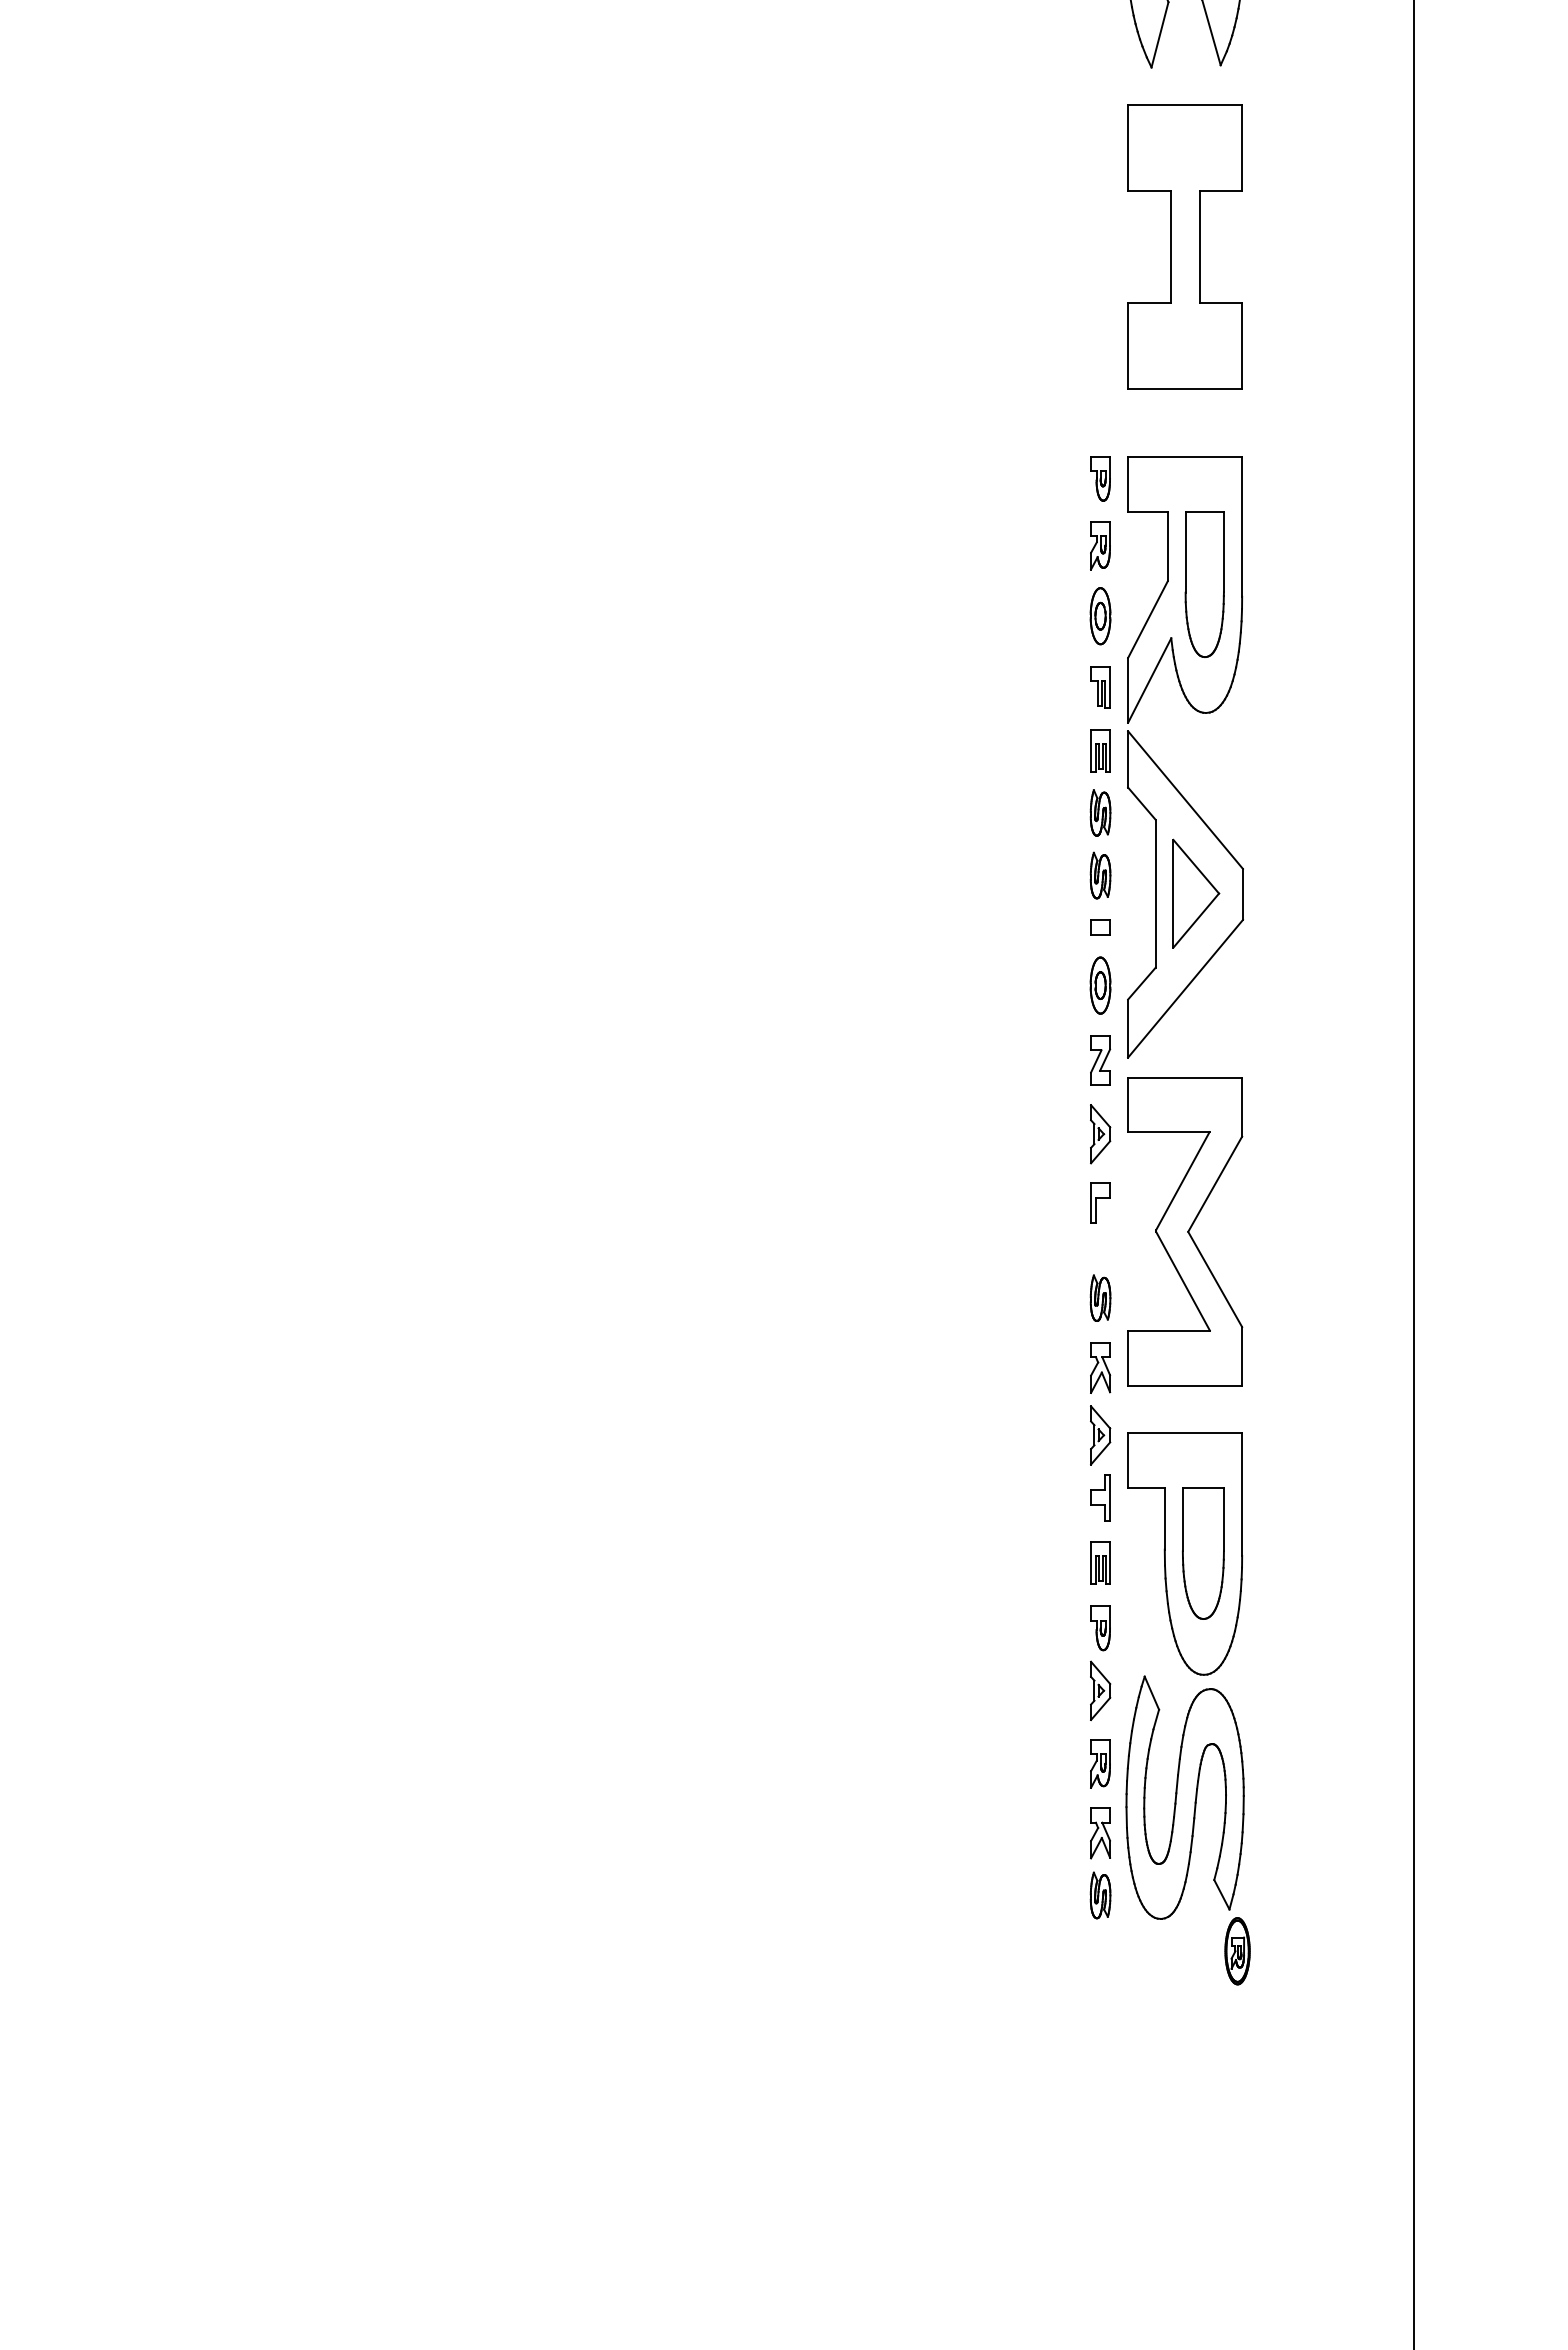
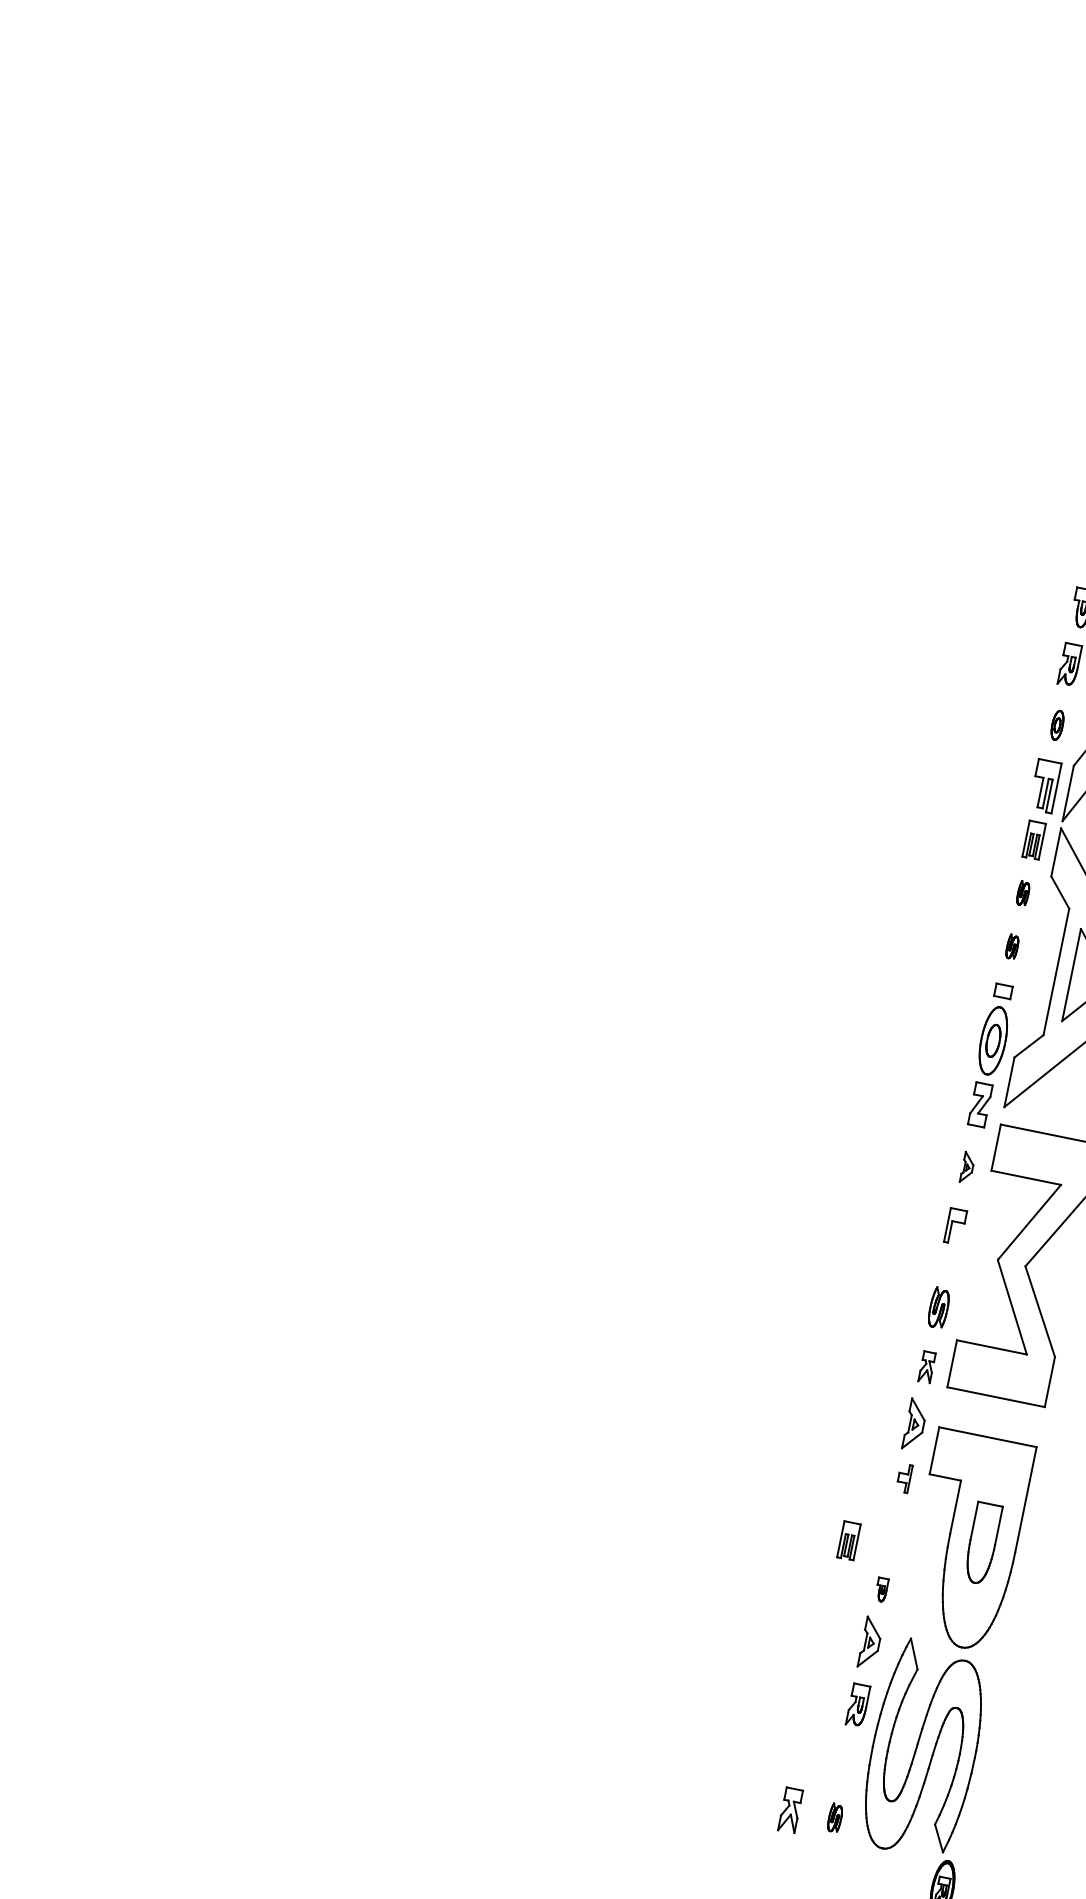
part: (1100, 616) -> (1057, 725), size x0.6
part: (1100, 687) -> (1045, 786), size x1.4
part: (1100, 812) -> (1023, 892), size x0.6
part: (1100, 875) -> (1012, 946), size x0.6
part: (1100, 985) -> (993, 1040), size x1.4
part: (1100, 1134) -> (967, 1167), size x0.6
part: (1100, 1367) -> (926, 1366), size x0.7
part: (1100, 1497) -> (904, 1478), size x0.7
part: (1203, 1553) -> (982, 1543), size x0.7
part: (1100, 1562) -> (848, 1540), moved
part: (1100, 1628) -> (881, 1589), size x0.6
part: (1100, 1833) -> (790, 1810), moved
part: (1100, 1895) -> (835, 1817), size x0.7

